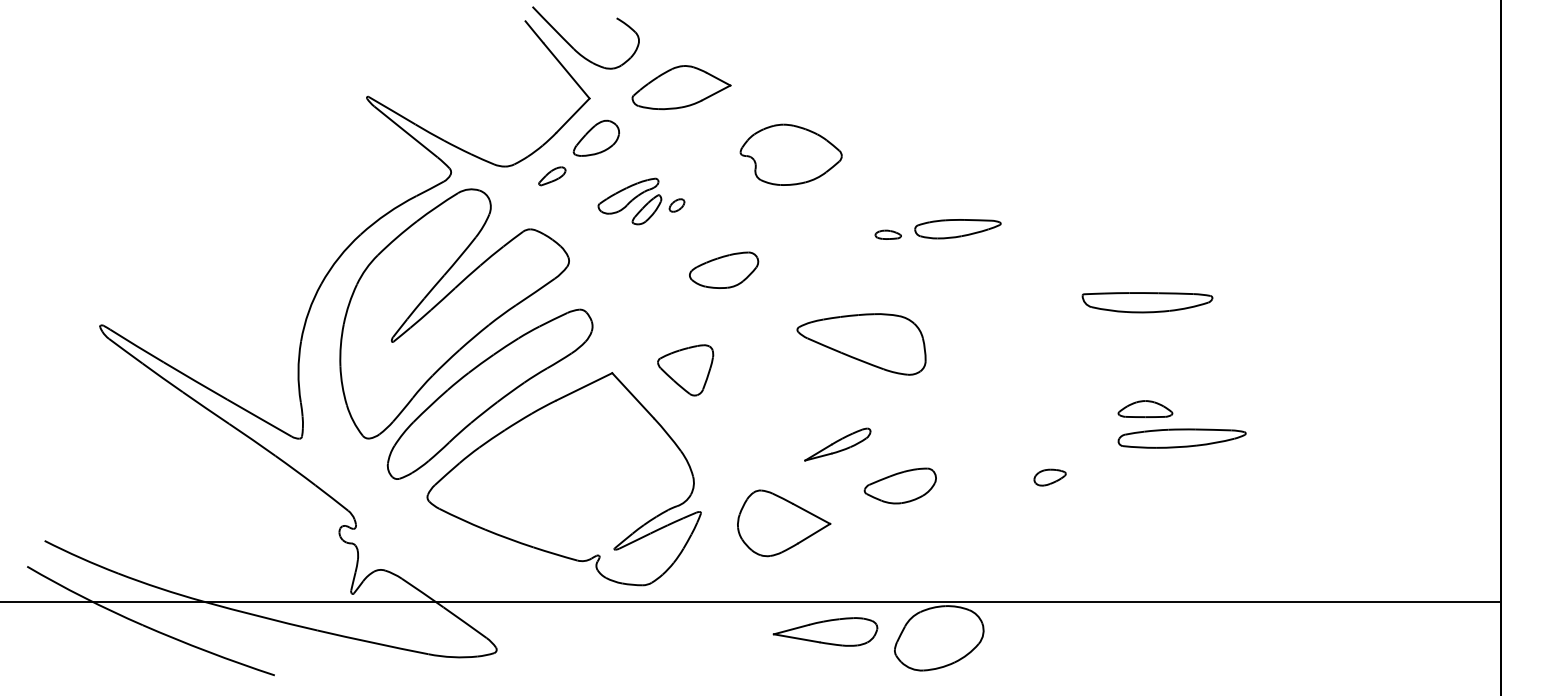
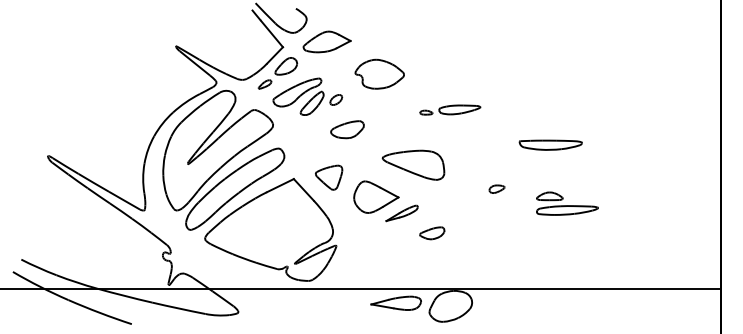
part: (640, 201) -> (307, 96), size x1.67
part: (1048, 476) -> (496, 188), moved
part: (901, 486) -> (432, 233), size x0.71
part: (784, 521) -> (376, 196), moved

